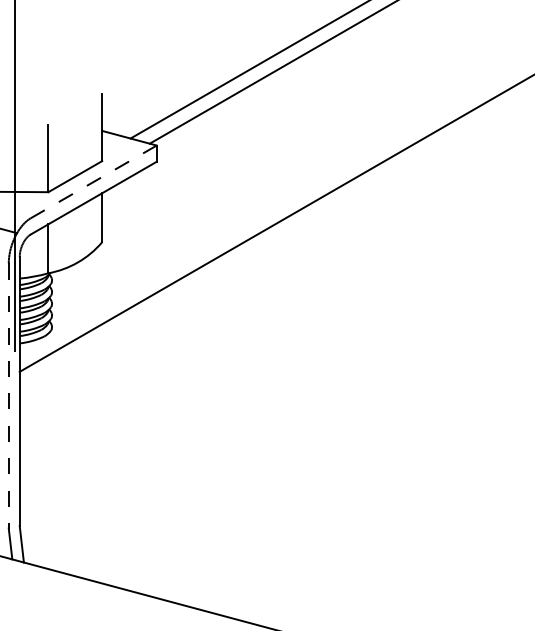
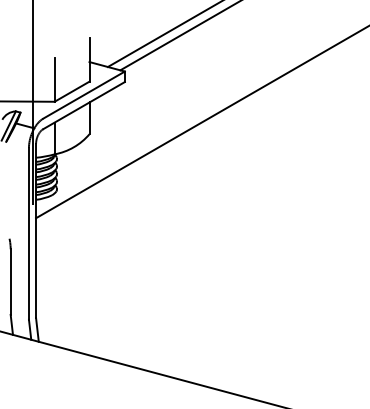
line: (94, 180) -> (84, 94), dashed -> solid
line: (8, 395) -> (28, 233), dashed -> solid

